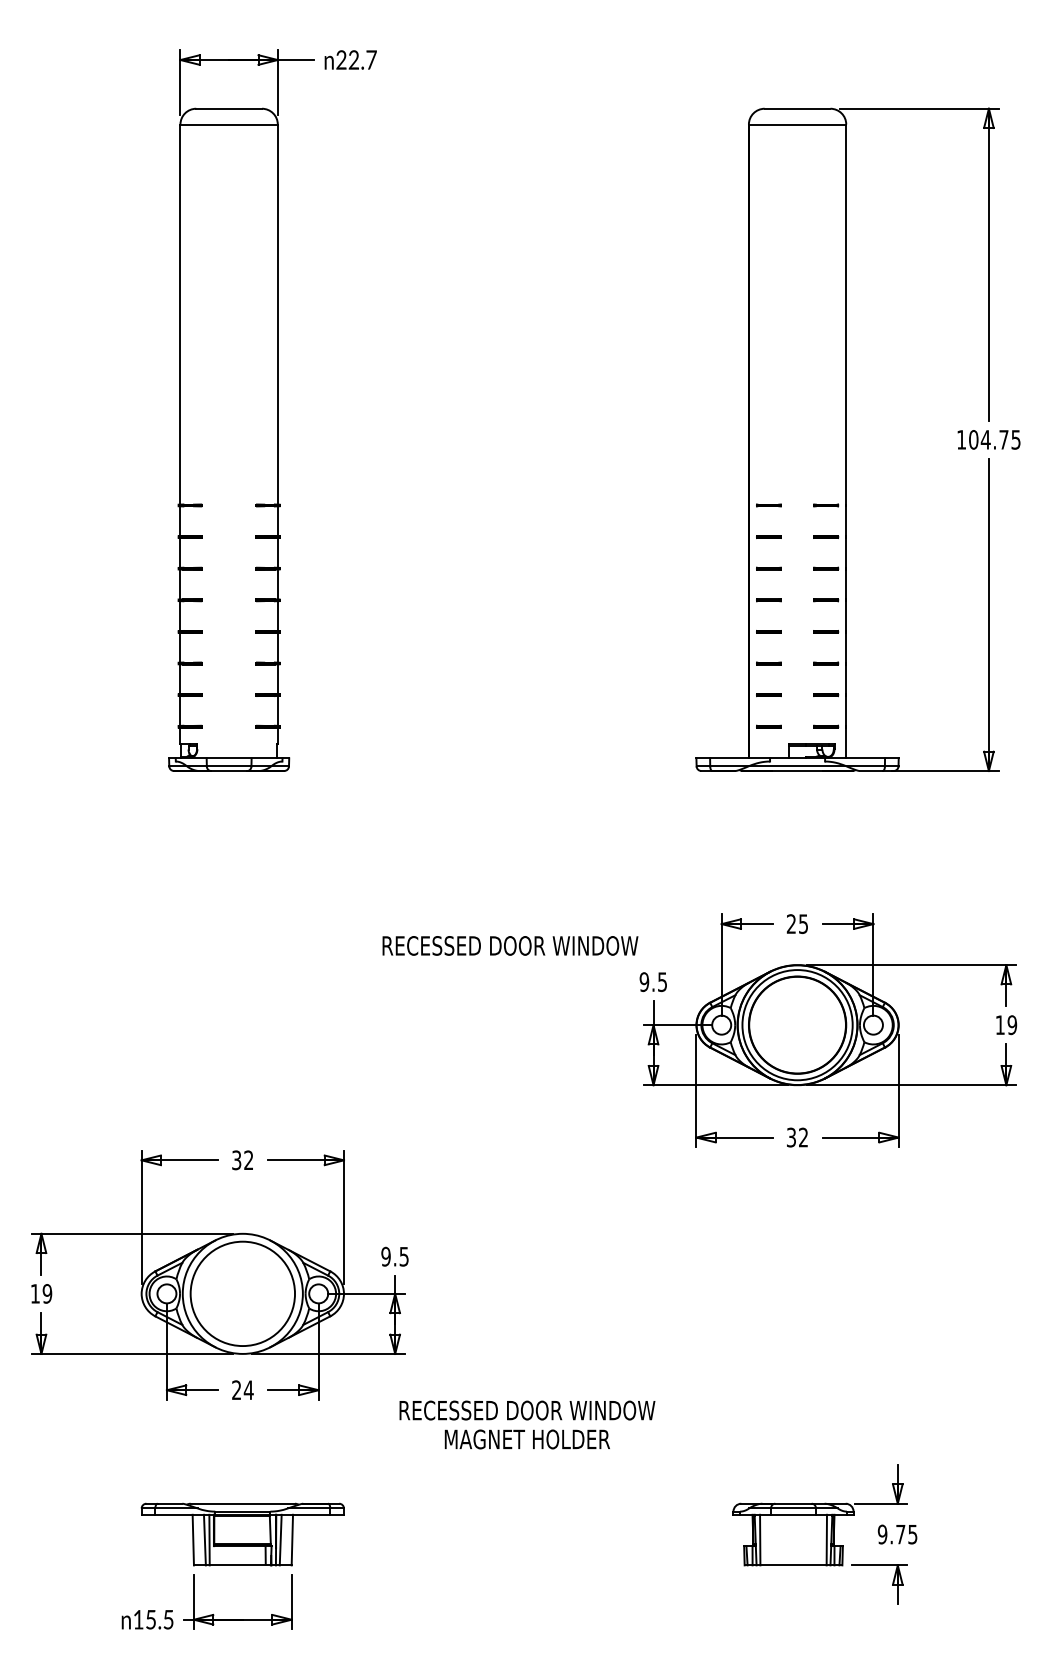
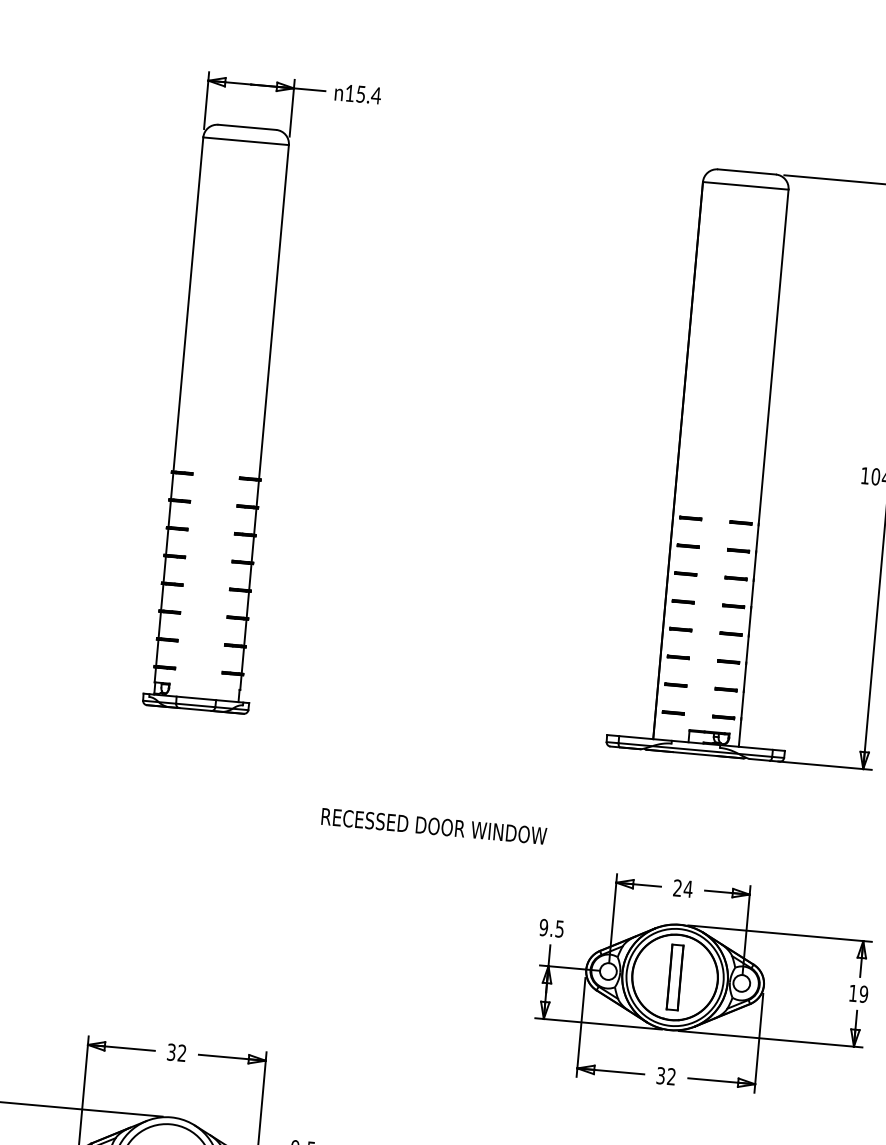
text: (356, 59) -> (363, 94), 22.7 -> 15.4
text: (803, 924) -> (688, 889), 25 -> 24
text: (510, 945) -> (434, 826), moved
part: (797, 1024) -> (675, 976), added

